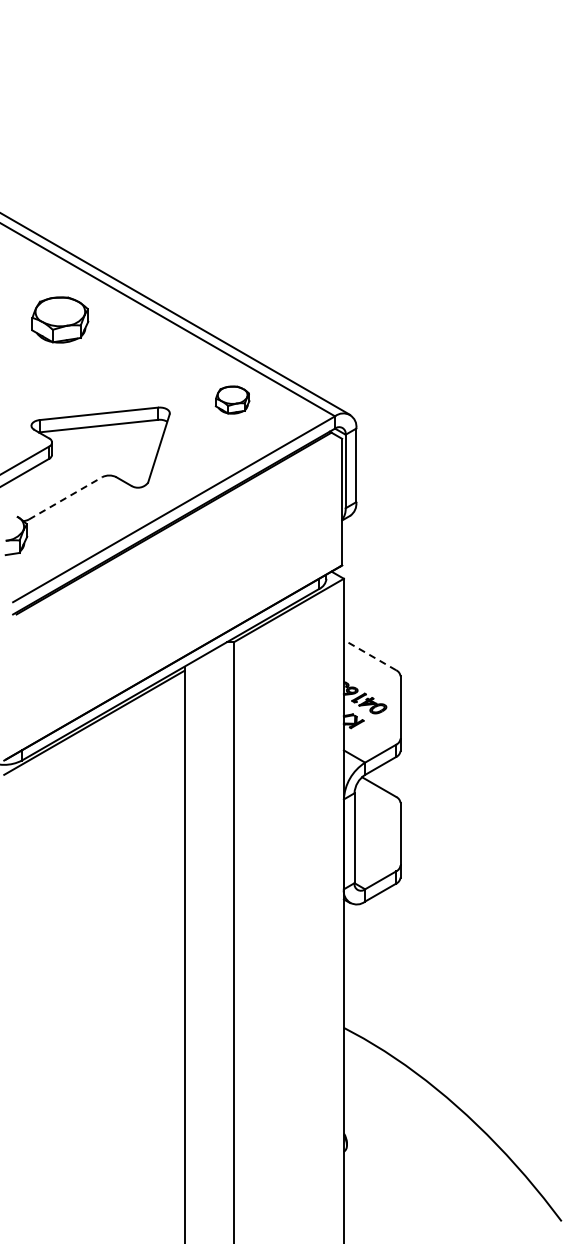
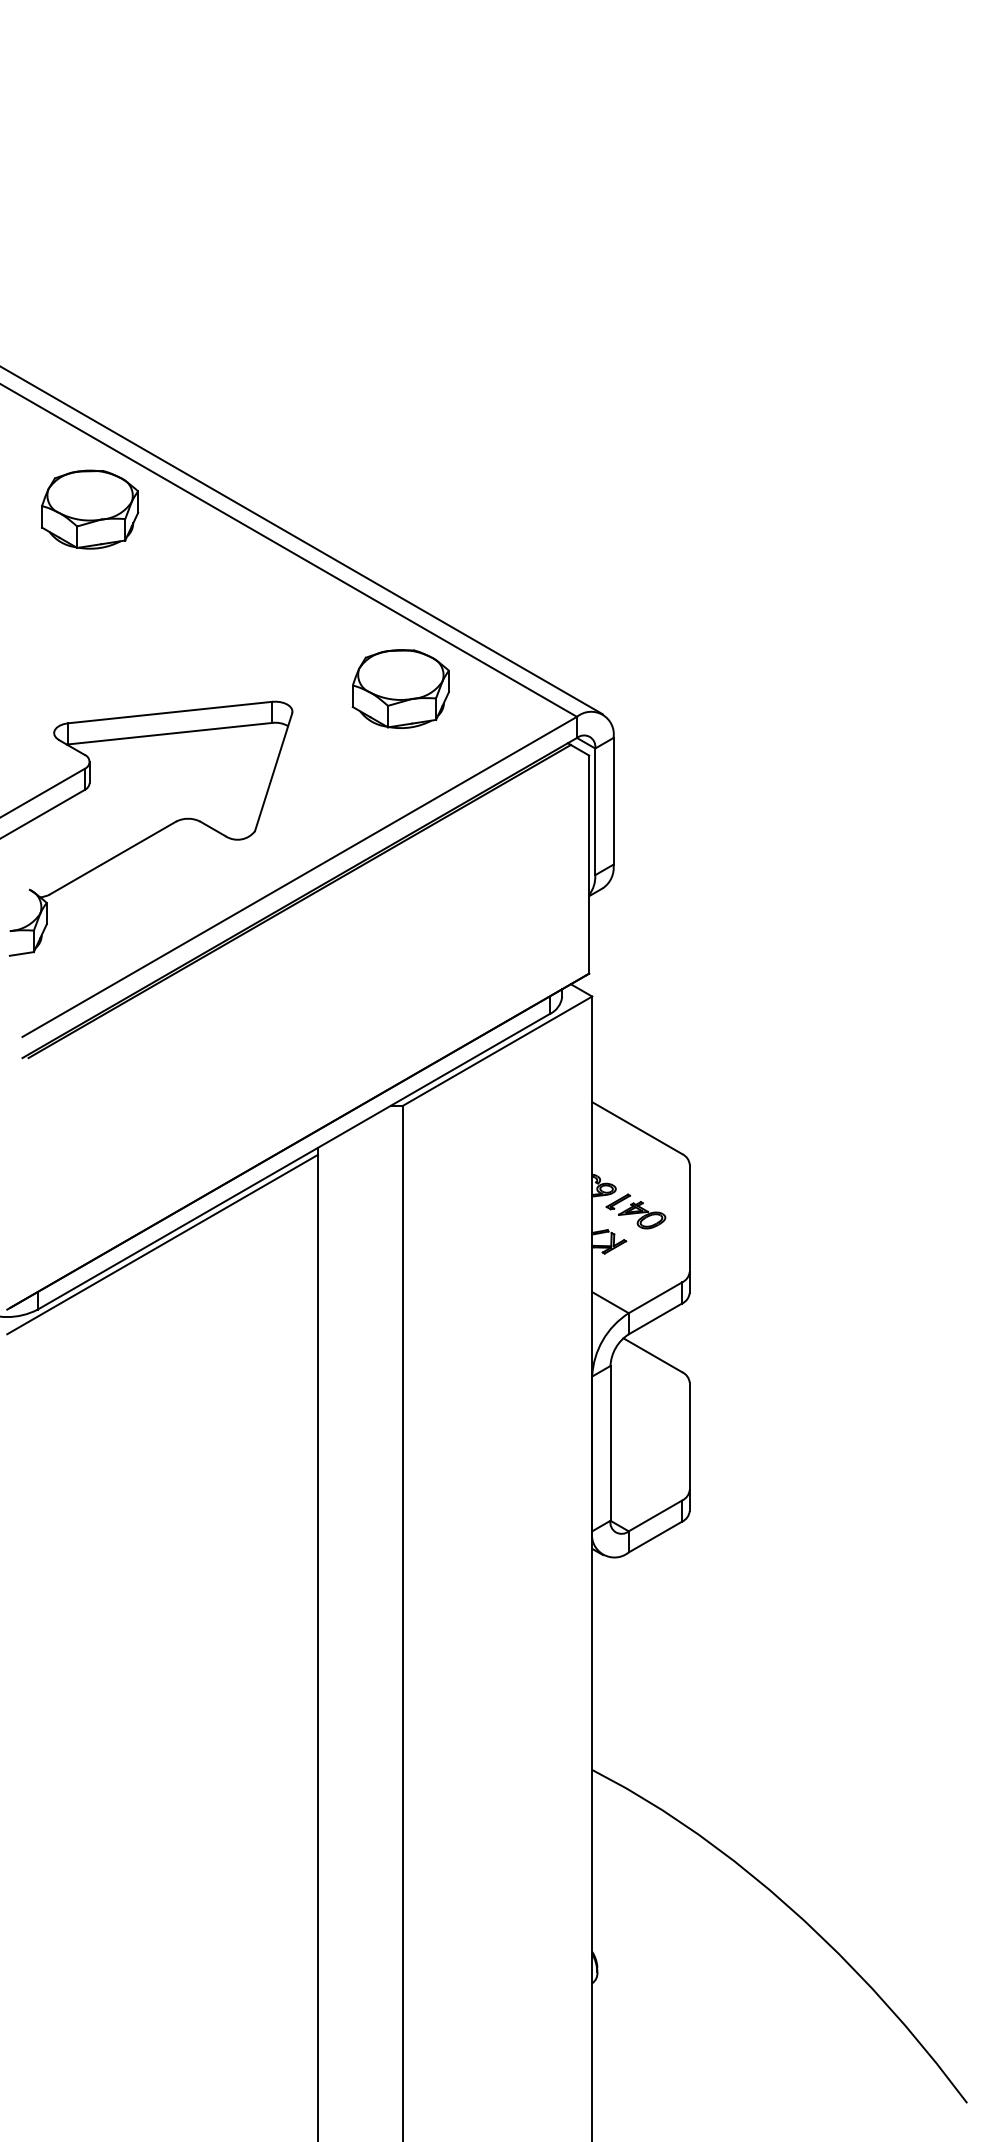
part: (60, 319) -> (90, 508), moved
part: (232, 399) -> (400, 687), size x1.67
line: (66, 498) -> (114, 858), dashed -> solid
line: (369, 654) -> (636, 1126), dashed -> solid

